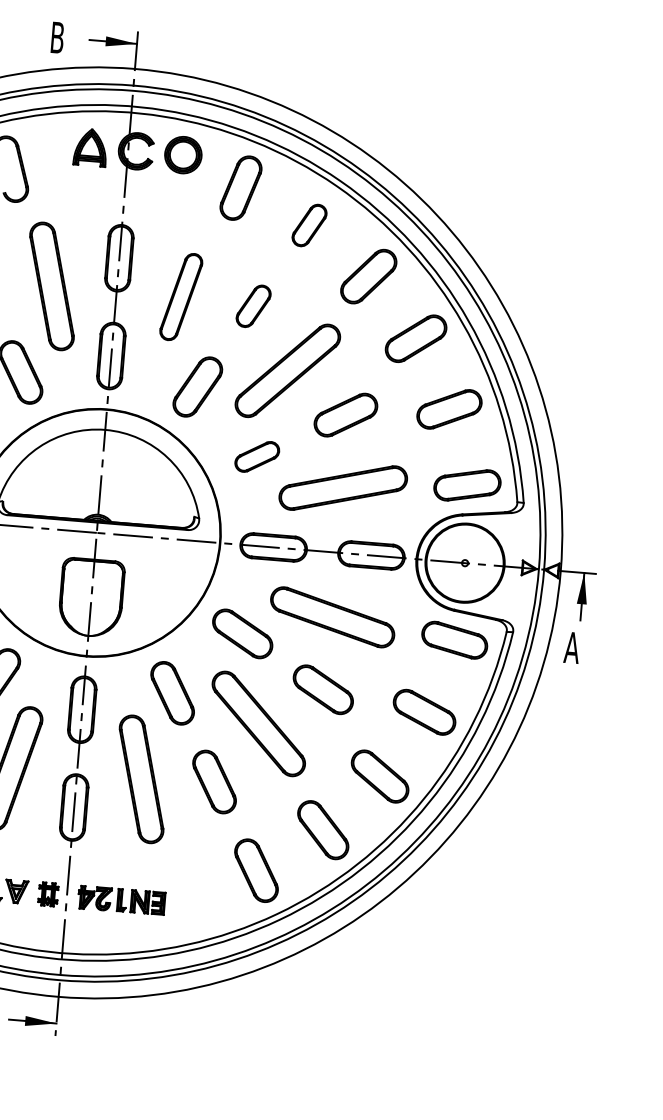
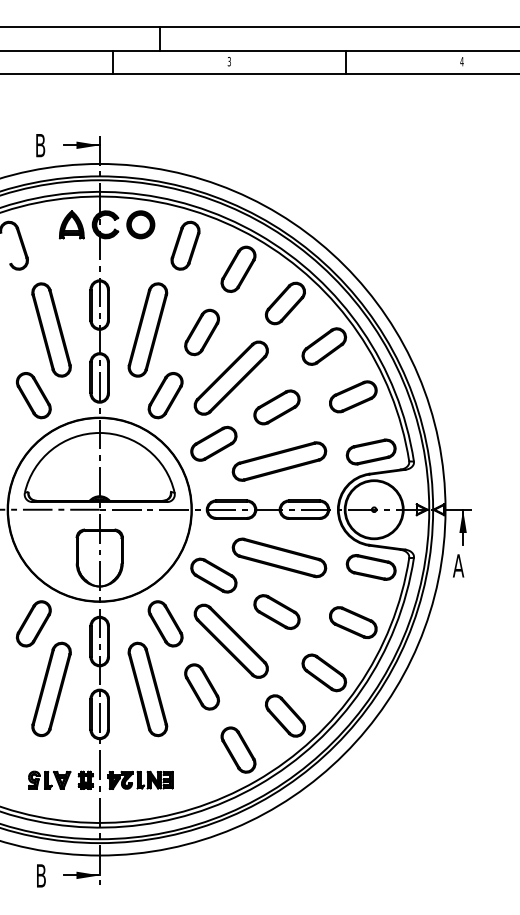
part: (309, 224) -> (238, 268), size x1.43
part: (180, 296) -> (147, 329), size x1.43
part: (252, 306) -> (201, 332), size x1.43
part: (256, 456) -> (213, 443), size x1.43

